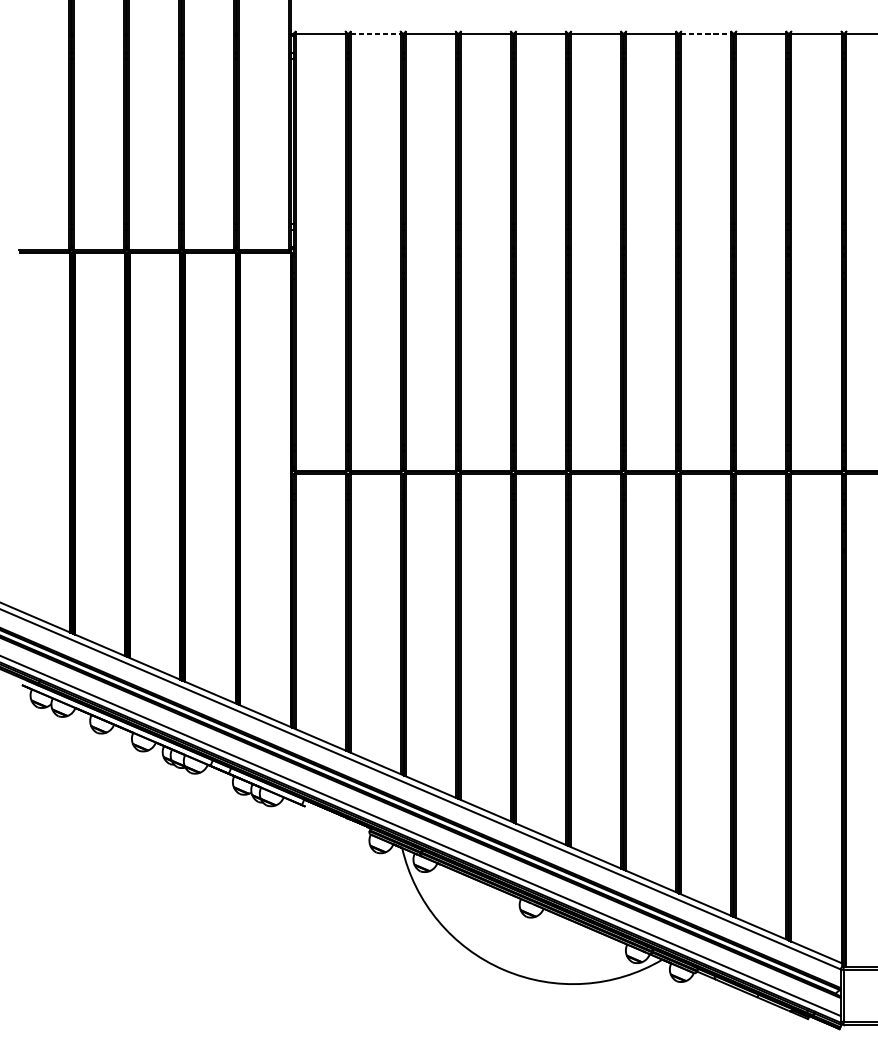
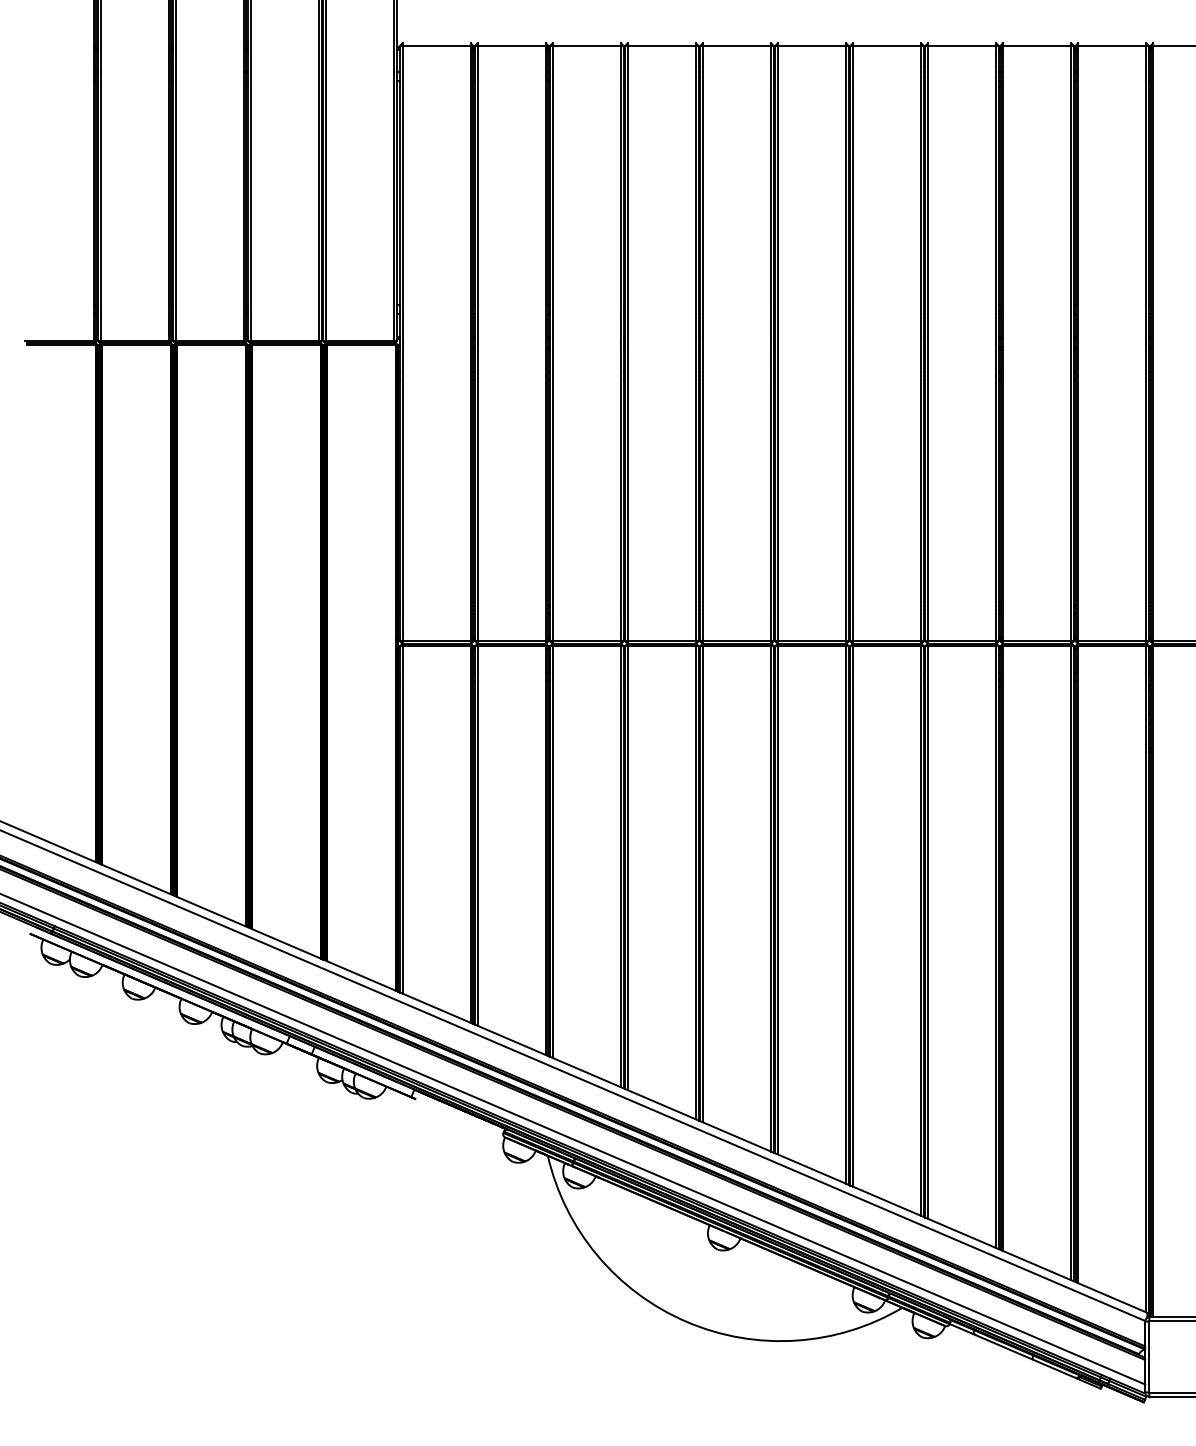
line: (376, 33) -> (512, 45), dashed -> solid
line: (706, 33) -> (962, 45), dashed -> solid

